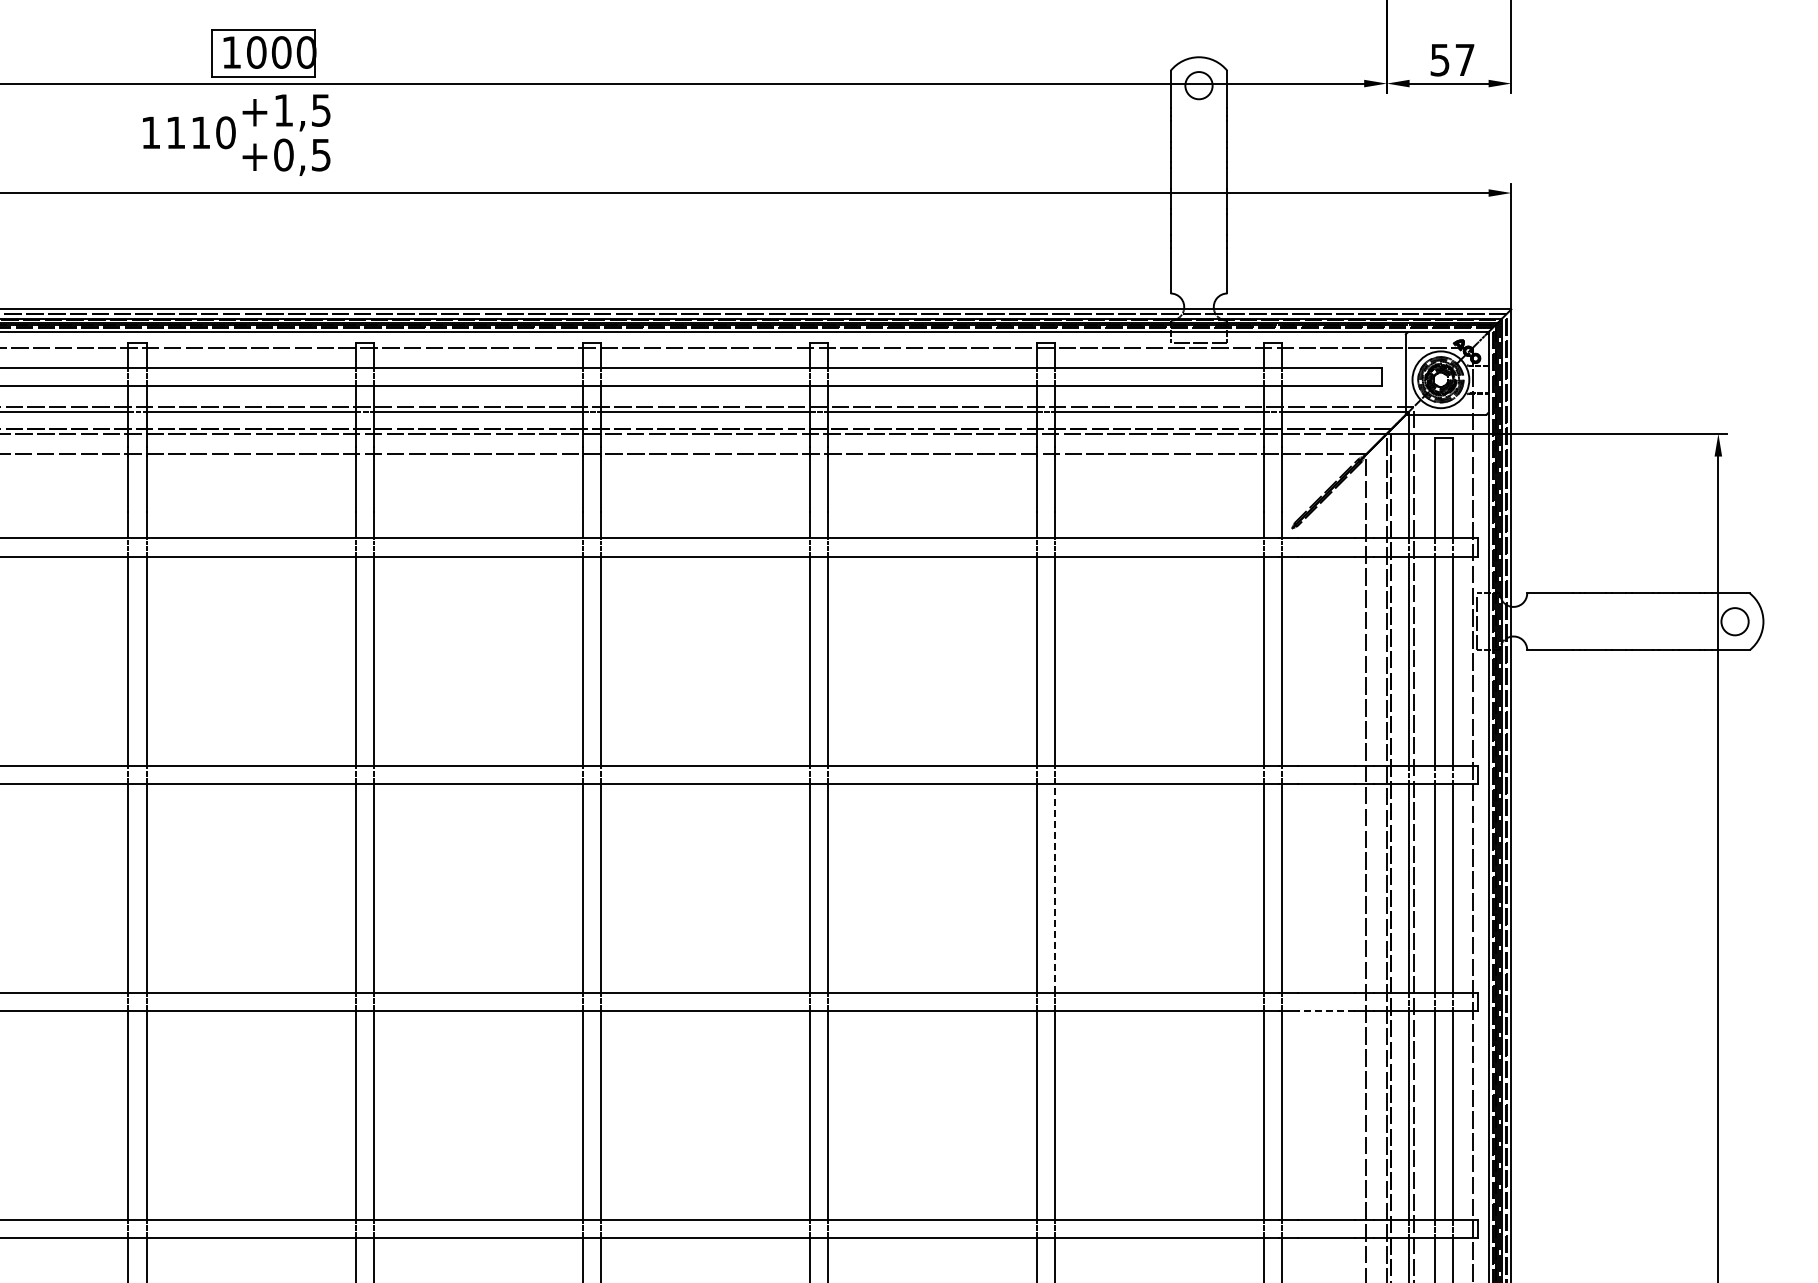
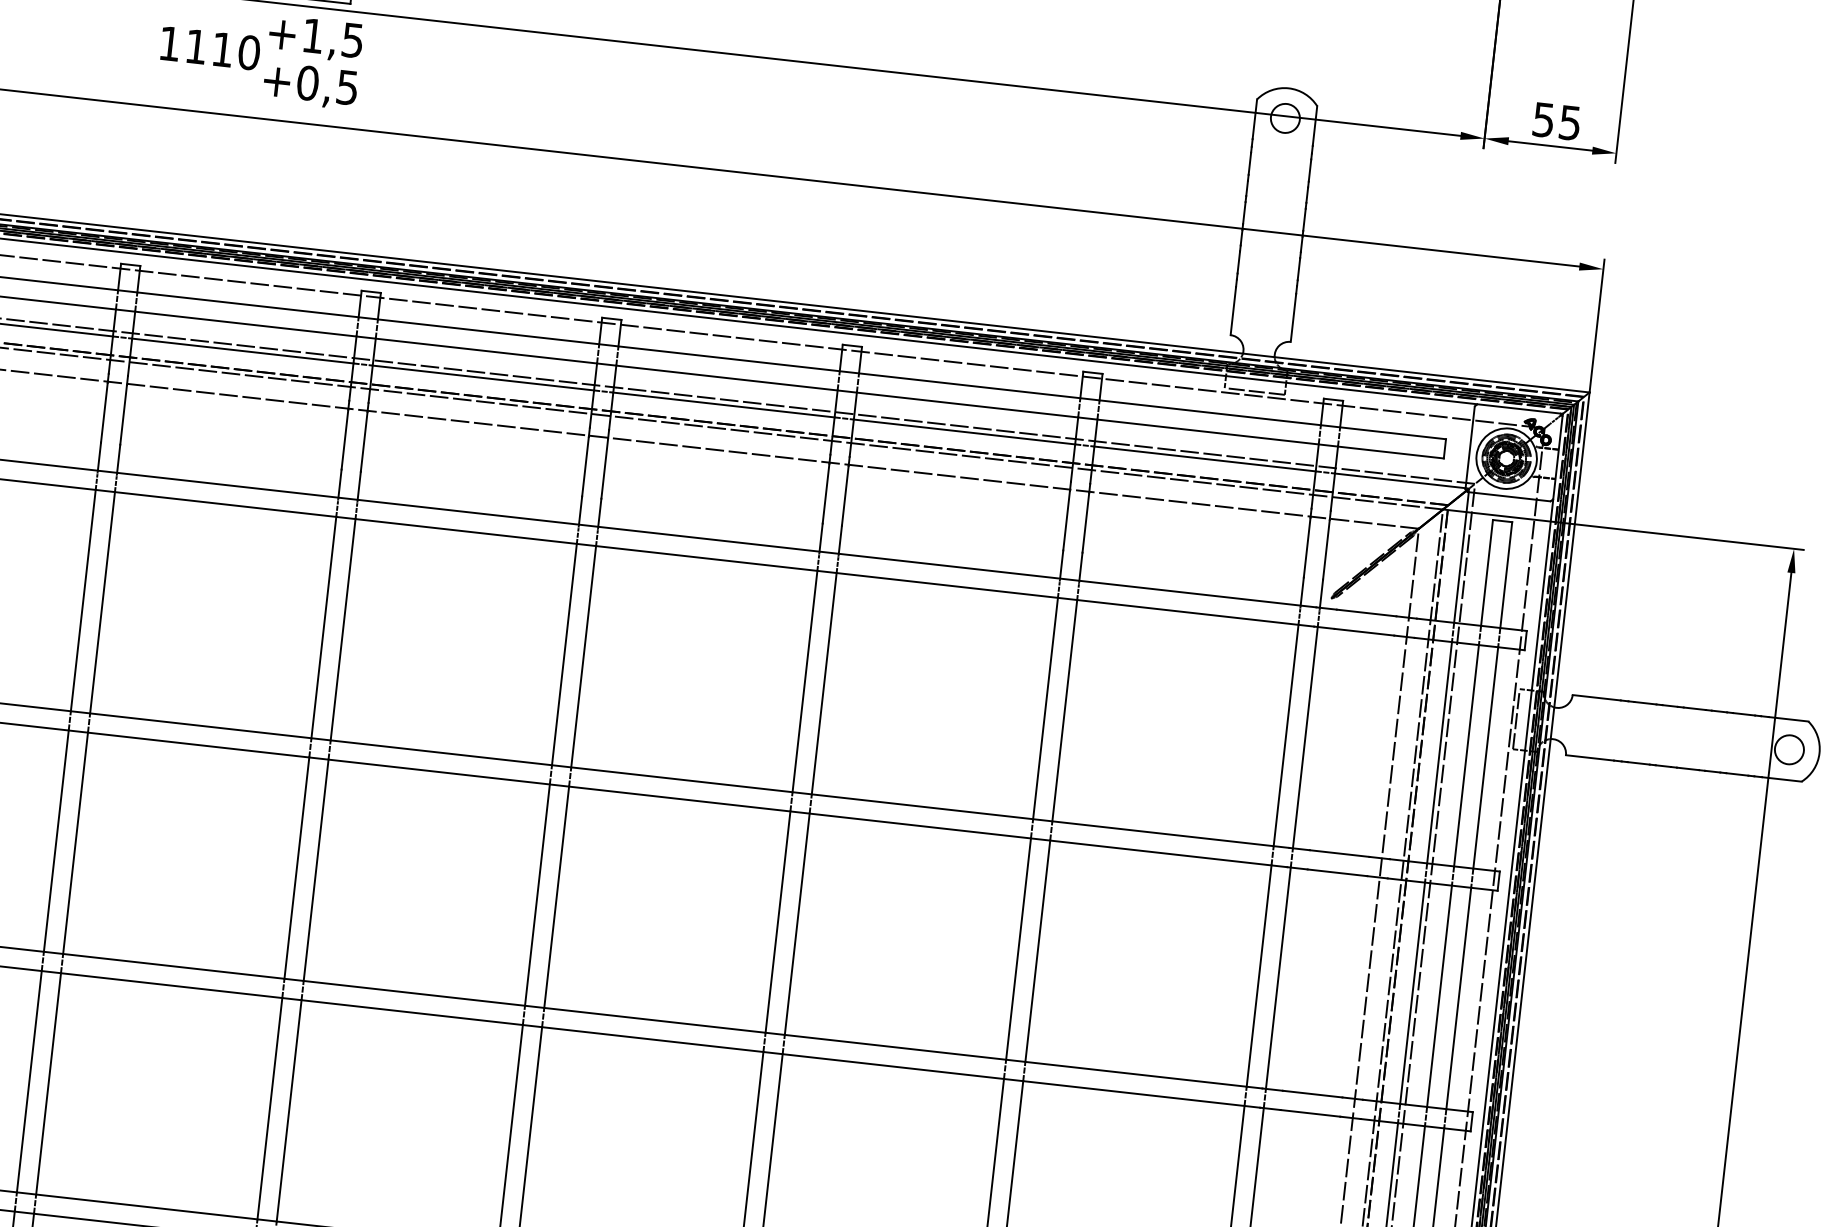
text: (1464, 60) -> (1569, 123), 57 -> 55
line: (1055, 887) -> (1038, 950), dashed -> solid
line: (1325, 1010) -> (1309, 1112), dashed -> solid

